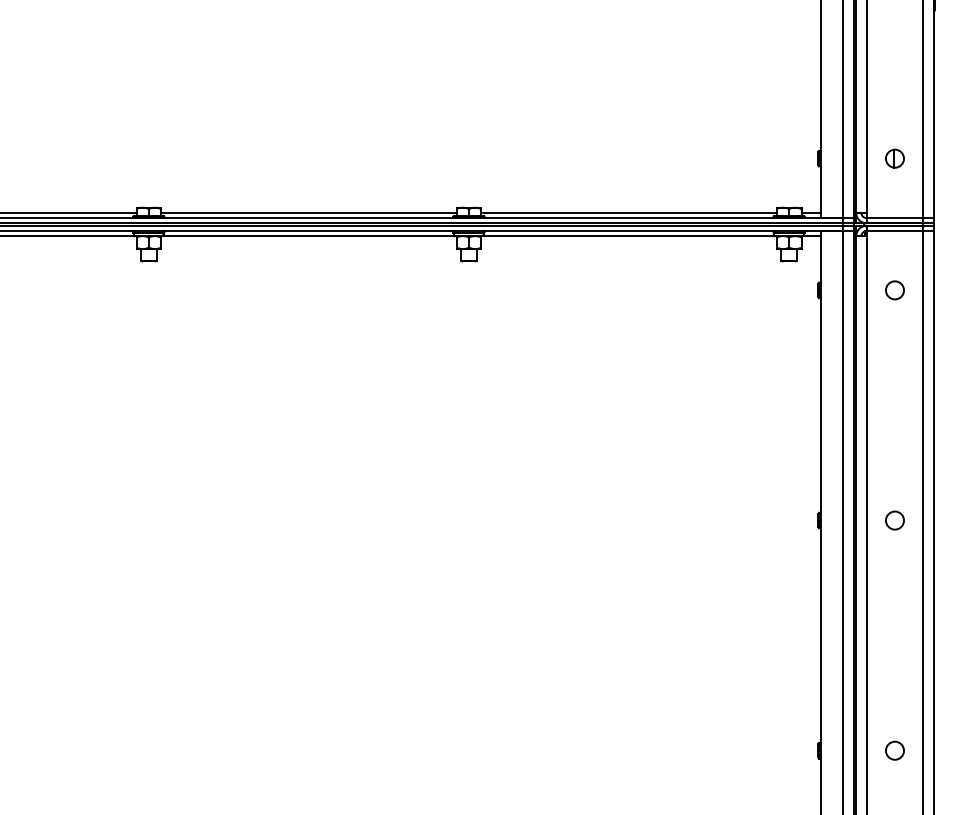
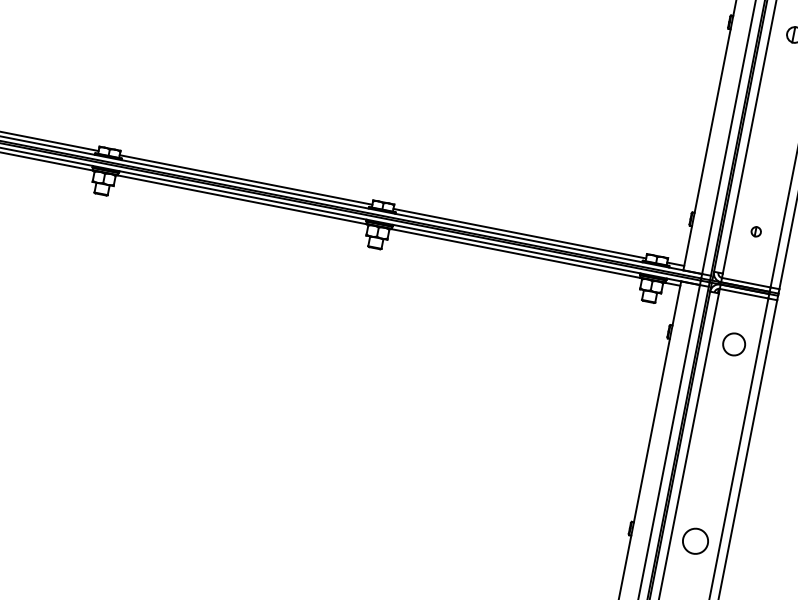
part: (894, 158) -> (755, 231), size x0.6
circle: (894, 290) -> (733, 344), size x1.4
circle: (894, 520) -> (695, 541), size x1.6

